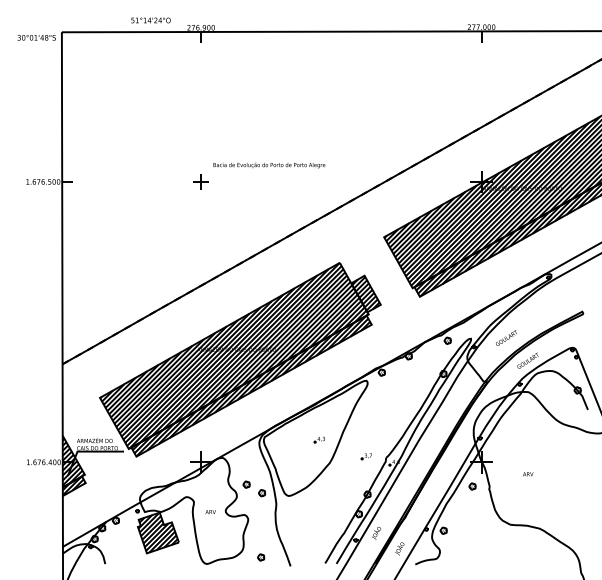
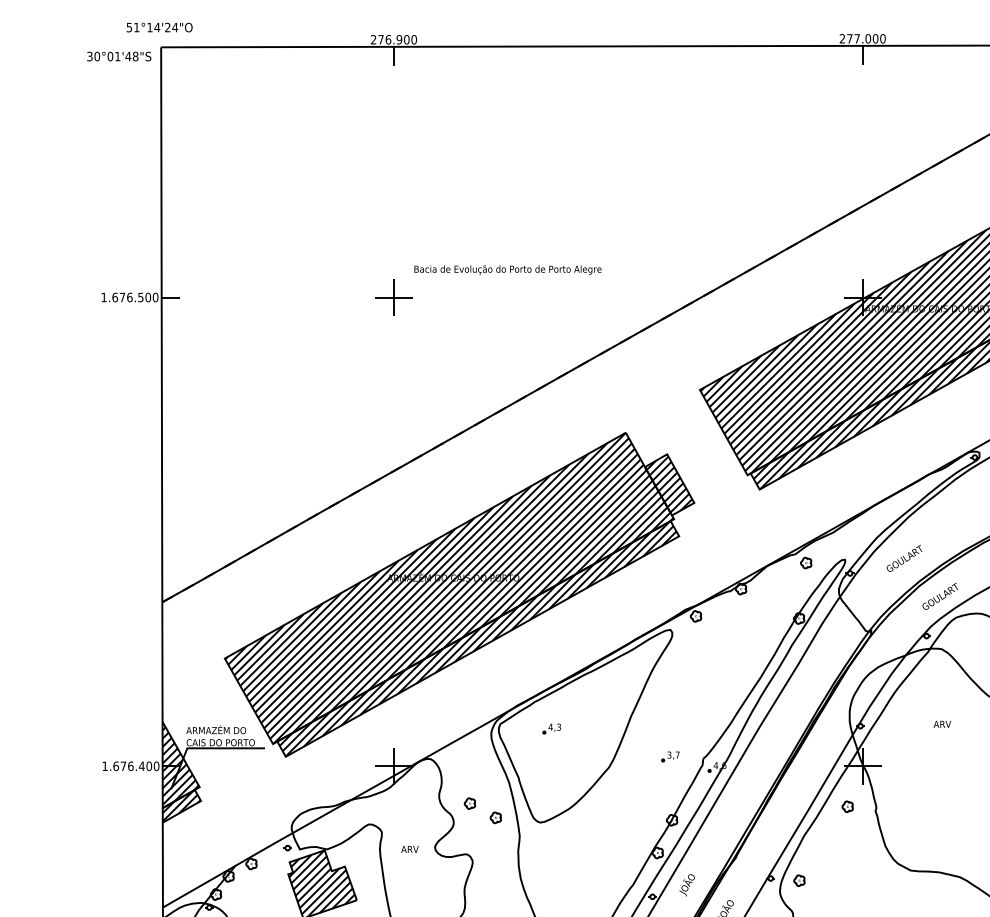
text: (150, 20) -> (158, 27), moved
part: (200, 181) -> (392, 296), size x1.43
part: (318, 439) -> (550, 728), moved
text: (528, 474) -> (942, 724), moved

